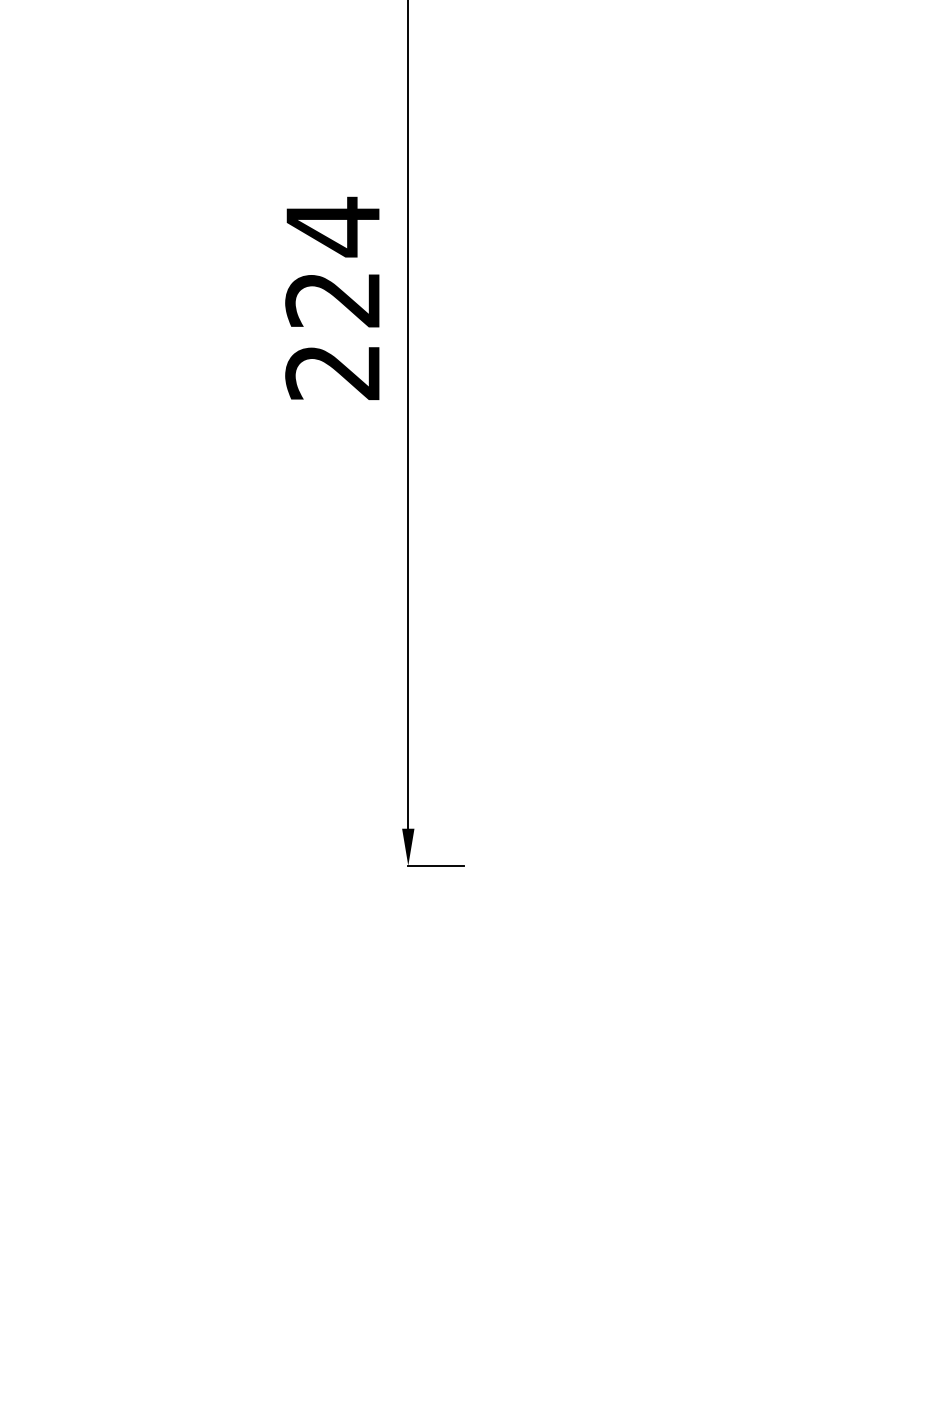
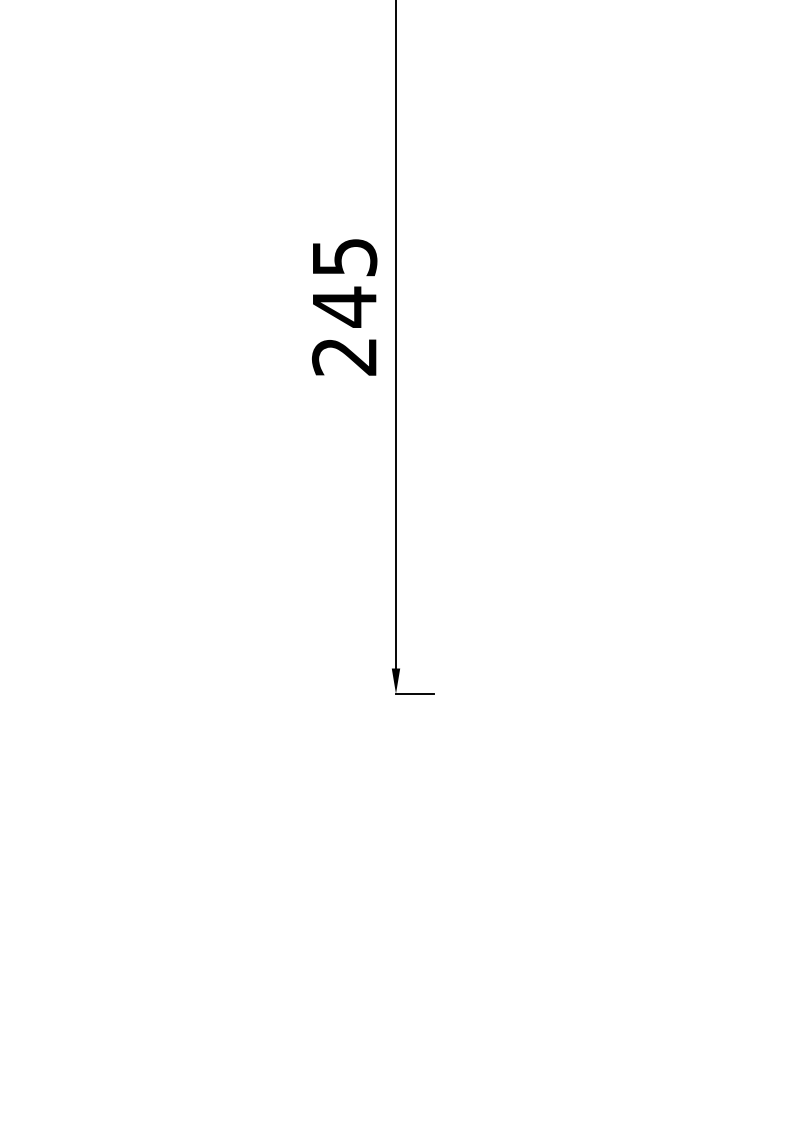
text: (332, 262) -> (344, 281), 224 -> 245

